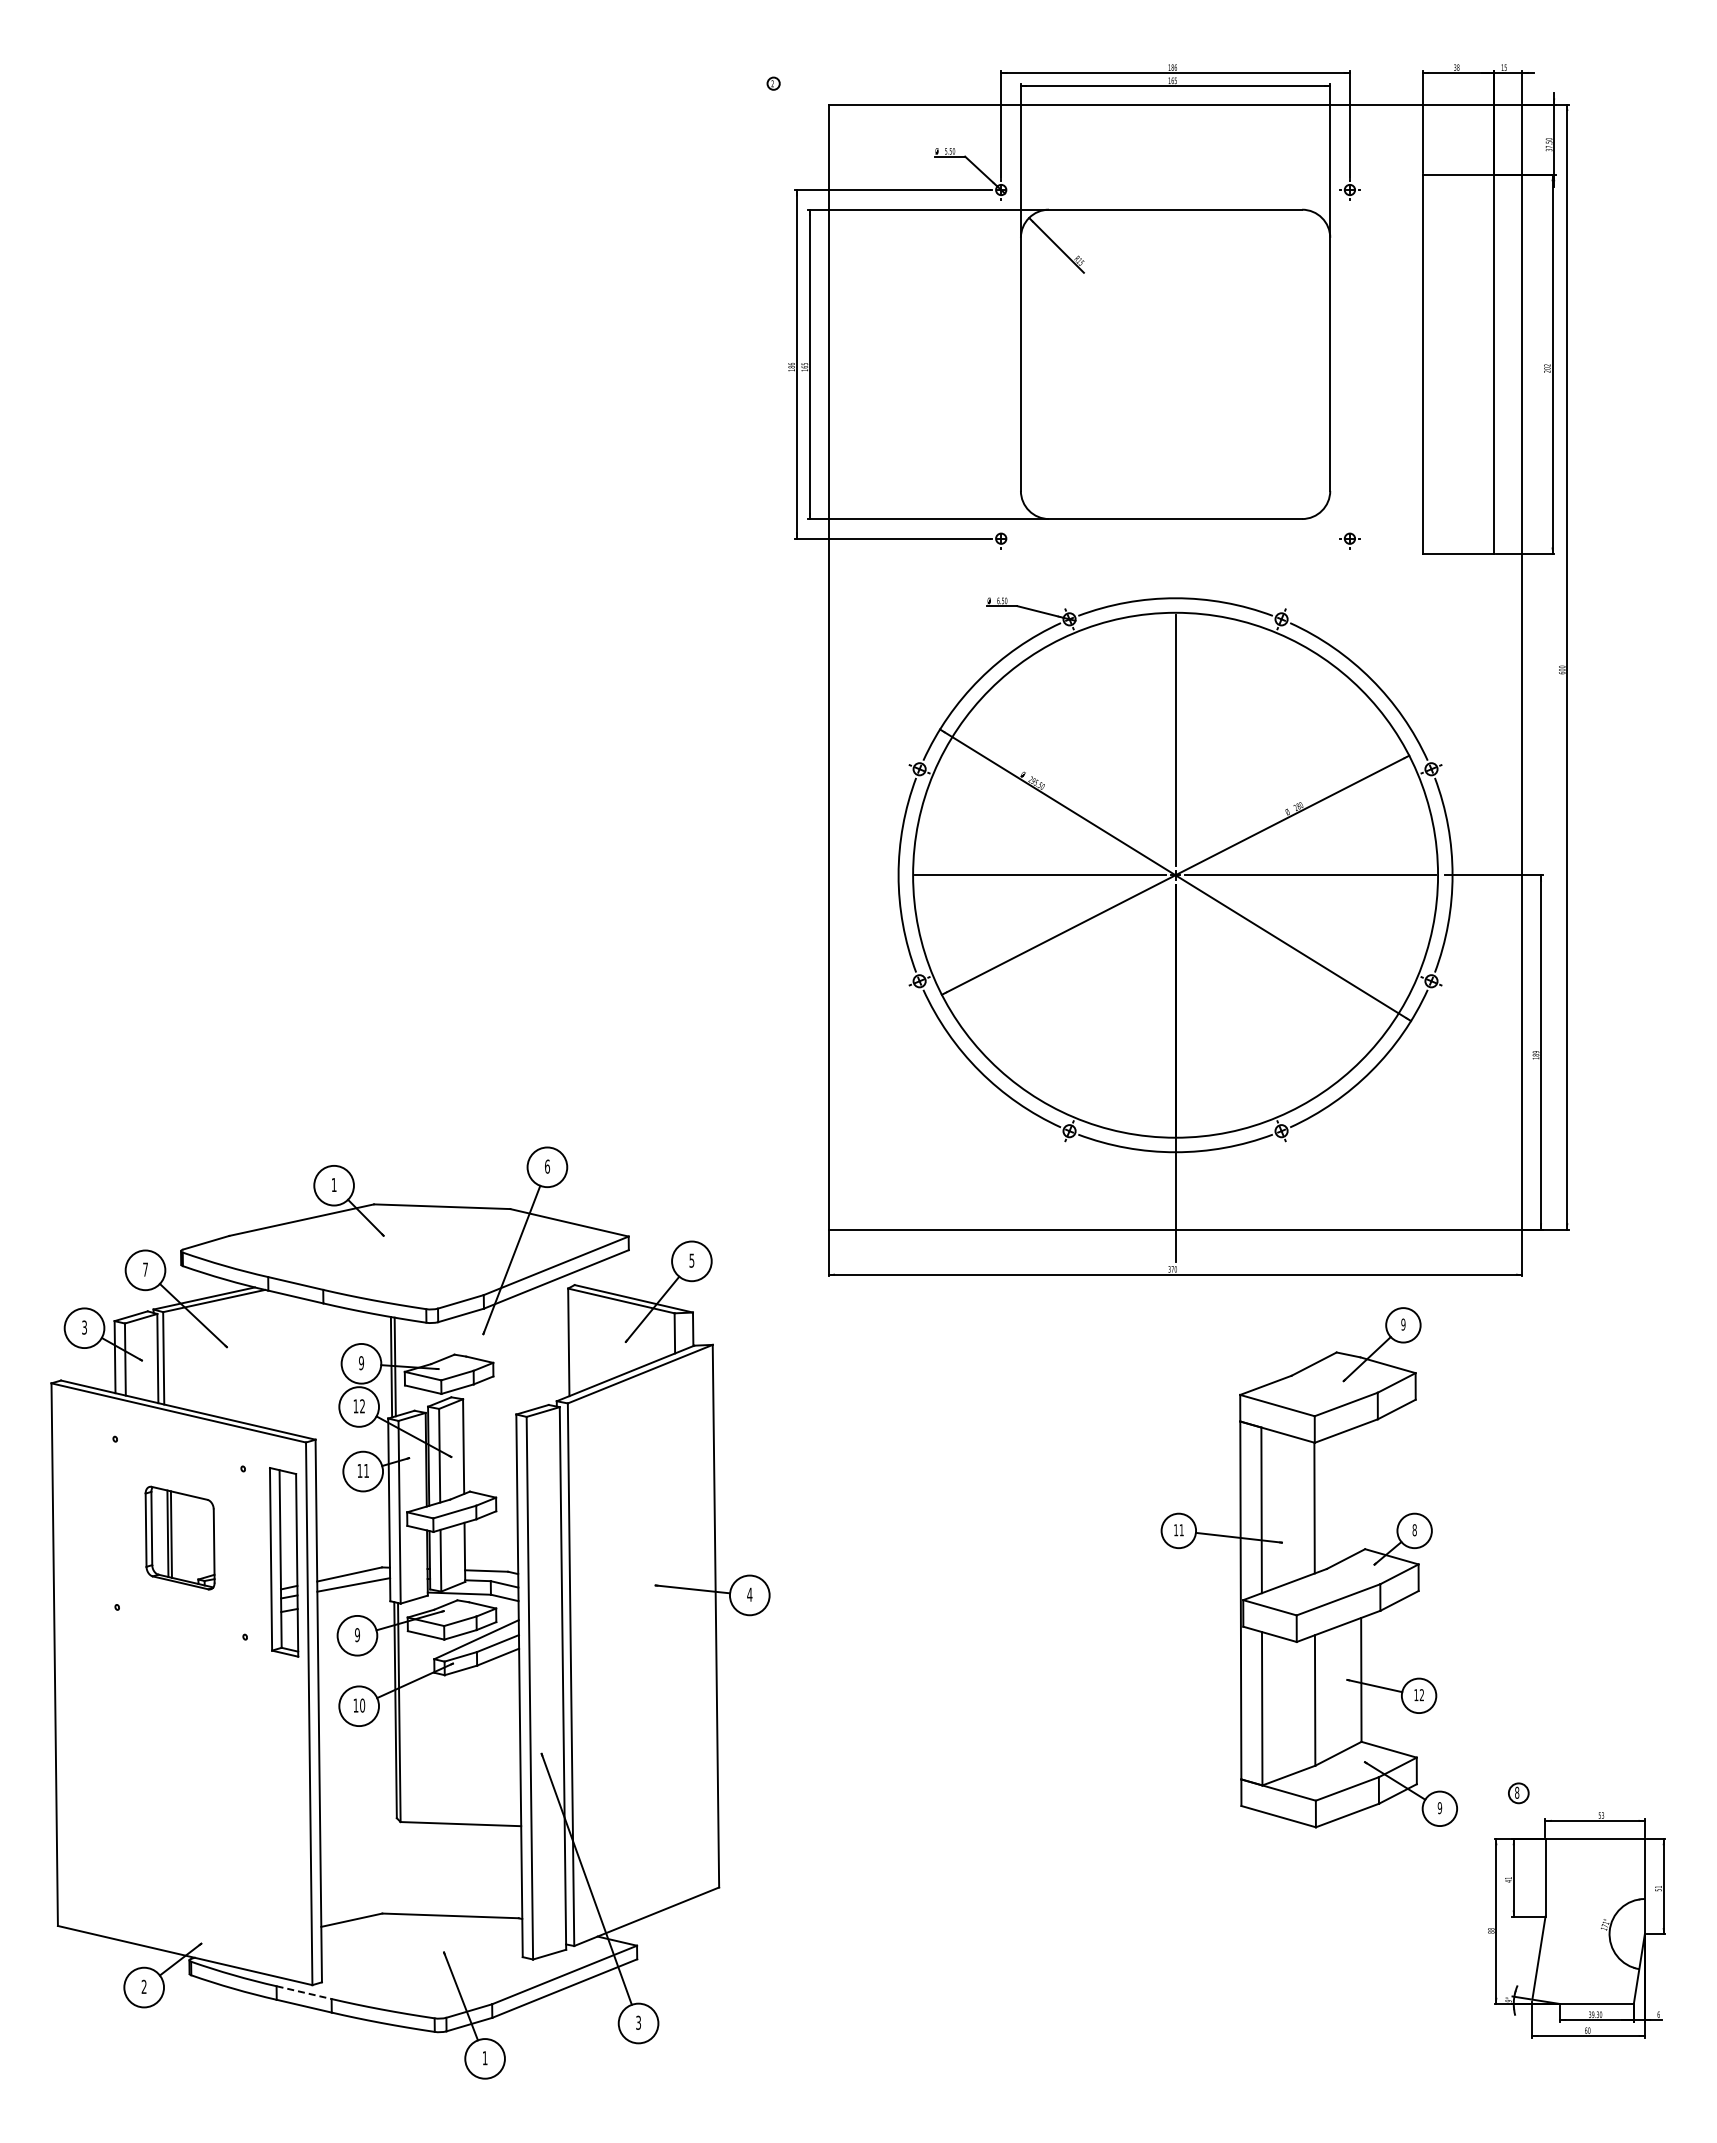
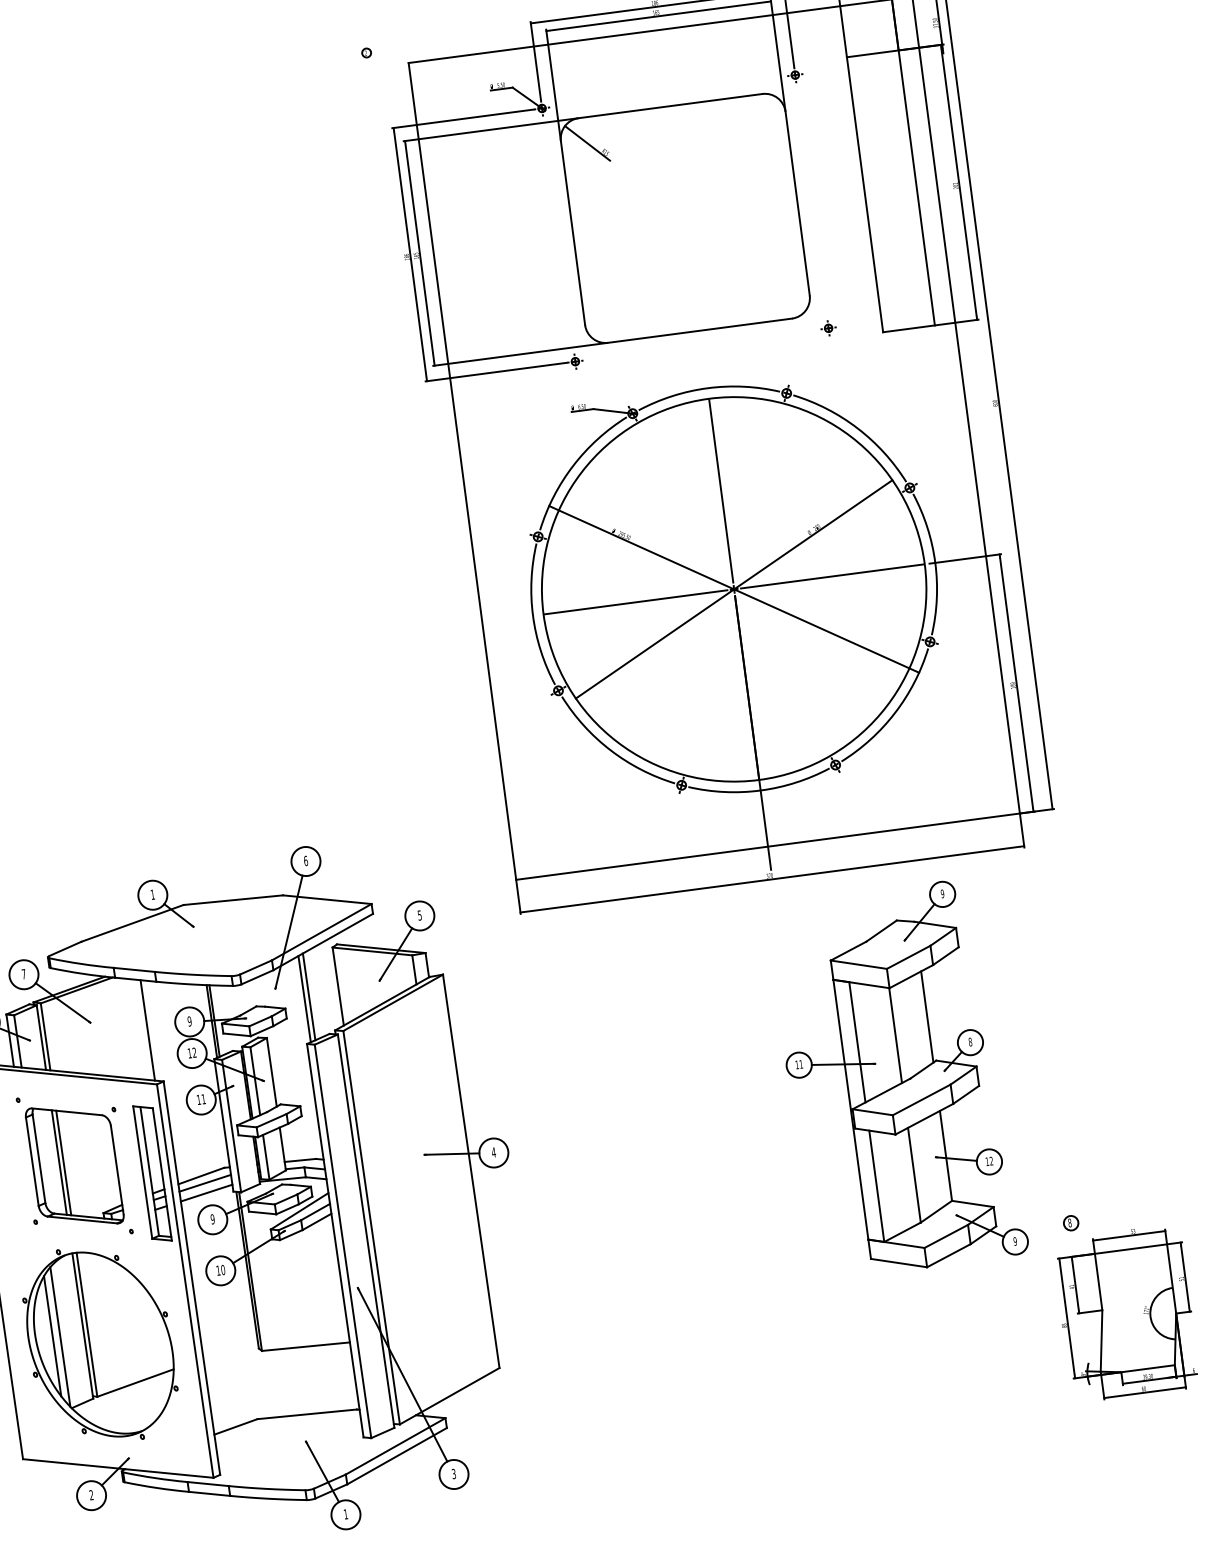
line: (527, 1350) -> (309, 996), added
line: (520, 1352) -> (304, 998), added
line: (302, 1367) -> (147, 1030), added
line: (1360, 1488) -> (927, 1016), added
part: (179, 1537) -> (74, 1165), size x1.67
line: (353, 1598) -> (206, 1193), added
part: (182, 1784) -> (99, 1344), added
line: (304, 1992) -> (208, 1483), dashed -> solid

